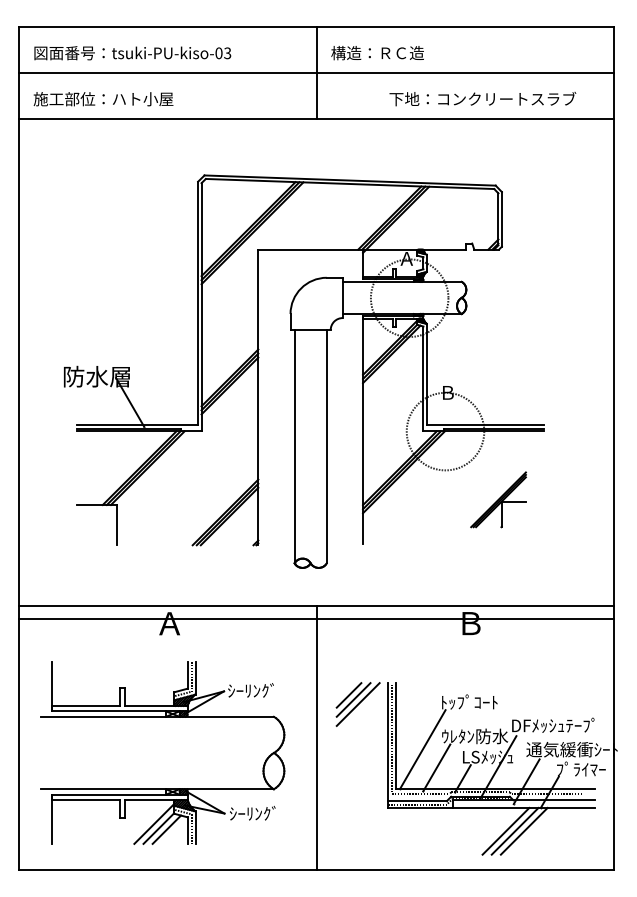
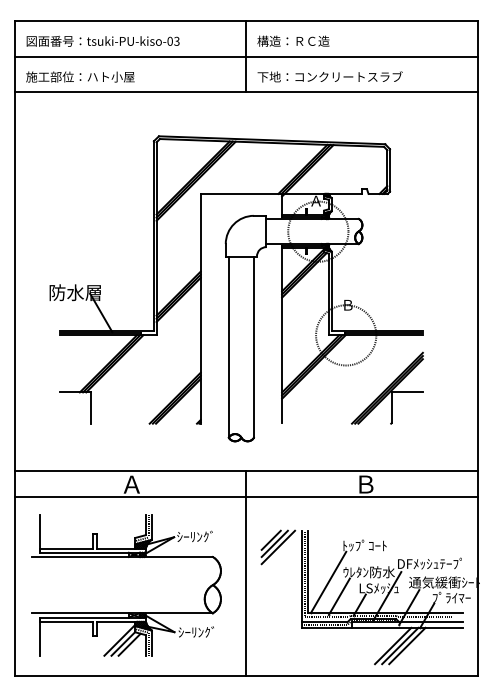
text: (482, 99) -> (329, 77), moved
part: (498, 499) -> (387, 388), size x1.67
line: (316, 619) -> (245, 497), moved

